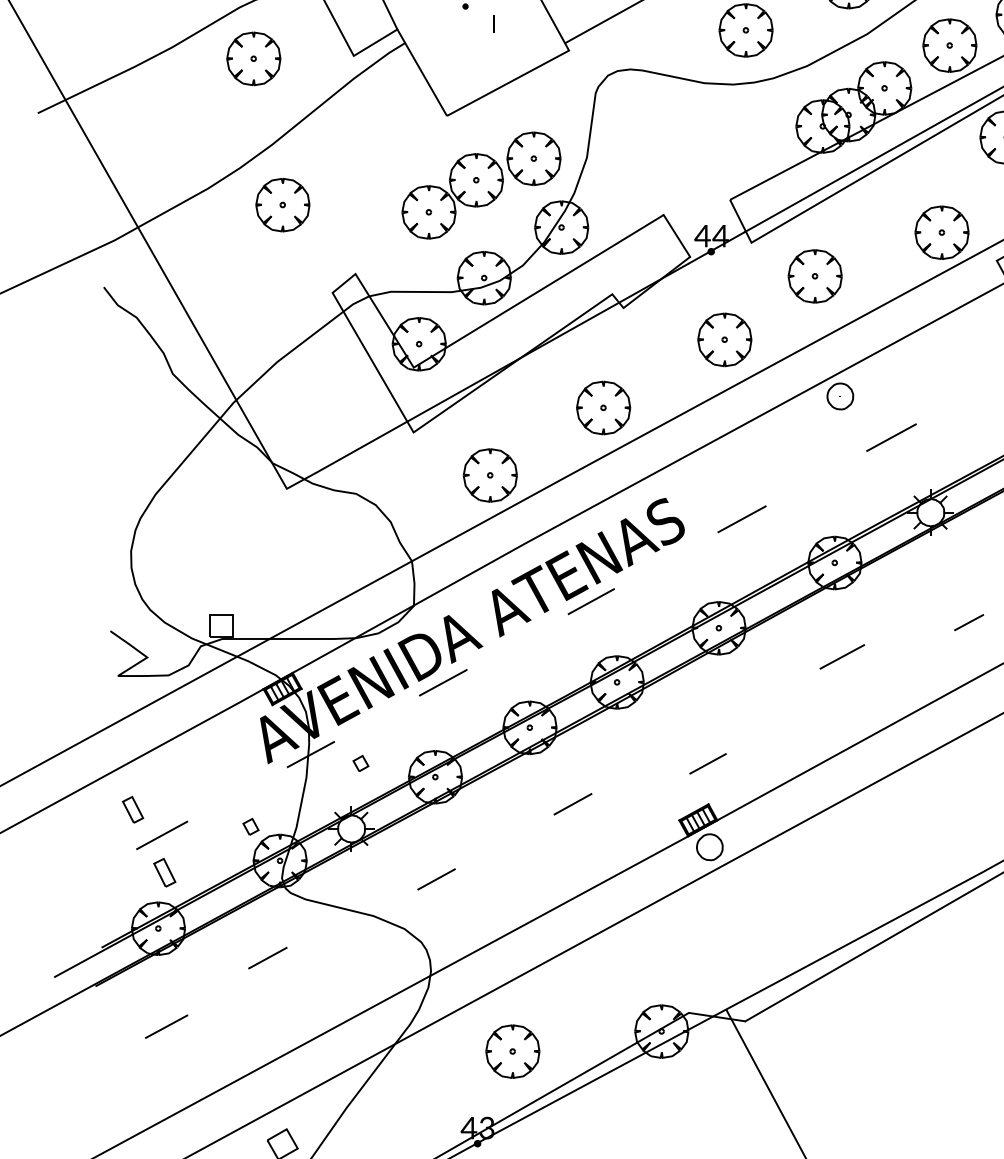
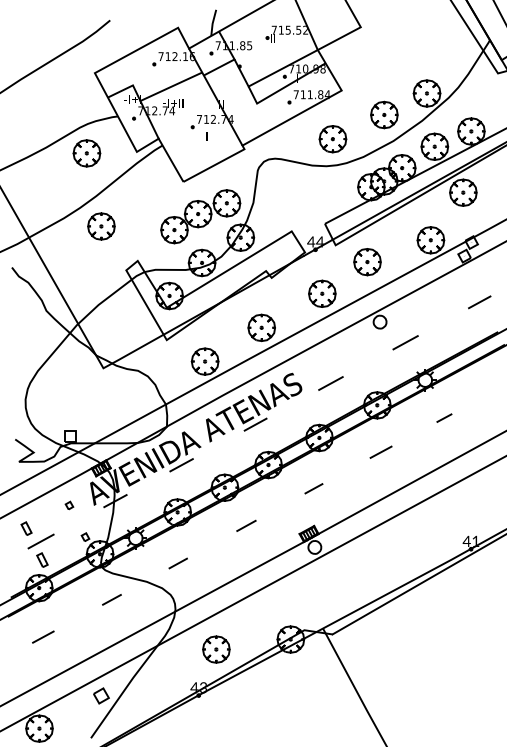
line: (969, 621) -> (444, 417), moved
part: (361, 763) -> (69, 505), moved
line: (707, 763) -> (313, 488), moved
line: (266, 957) -> (111, 599), moved

